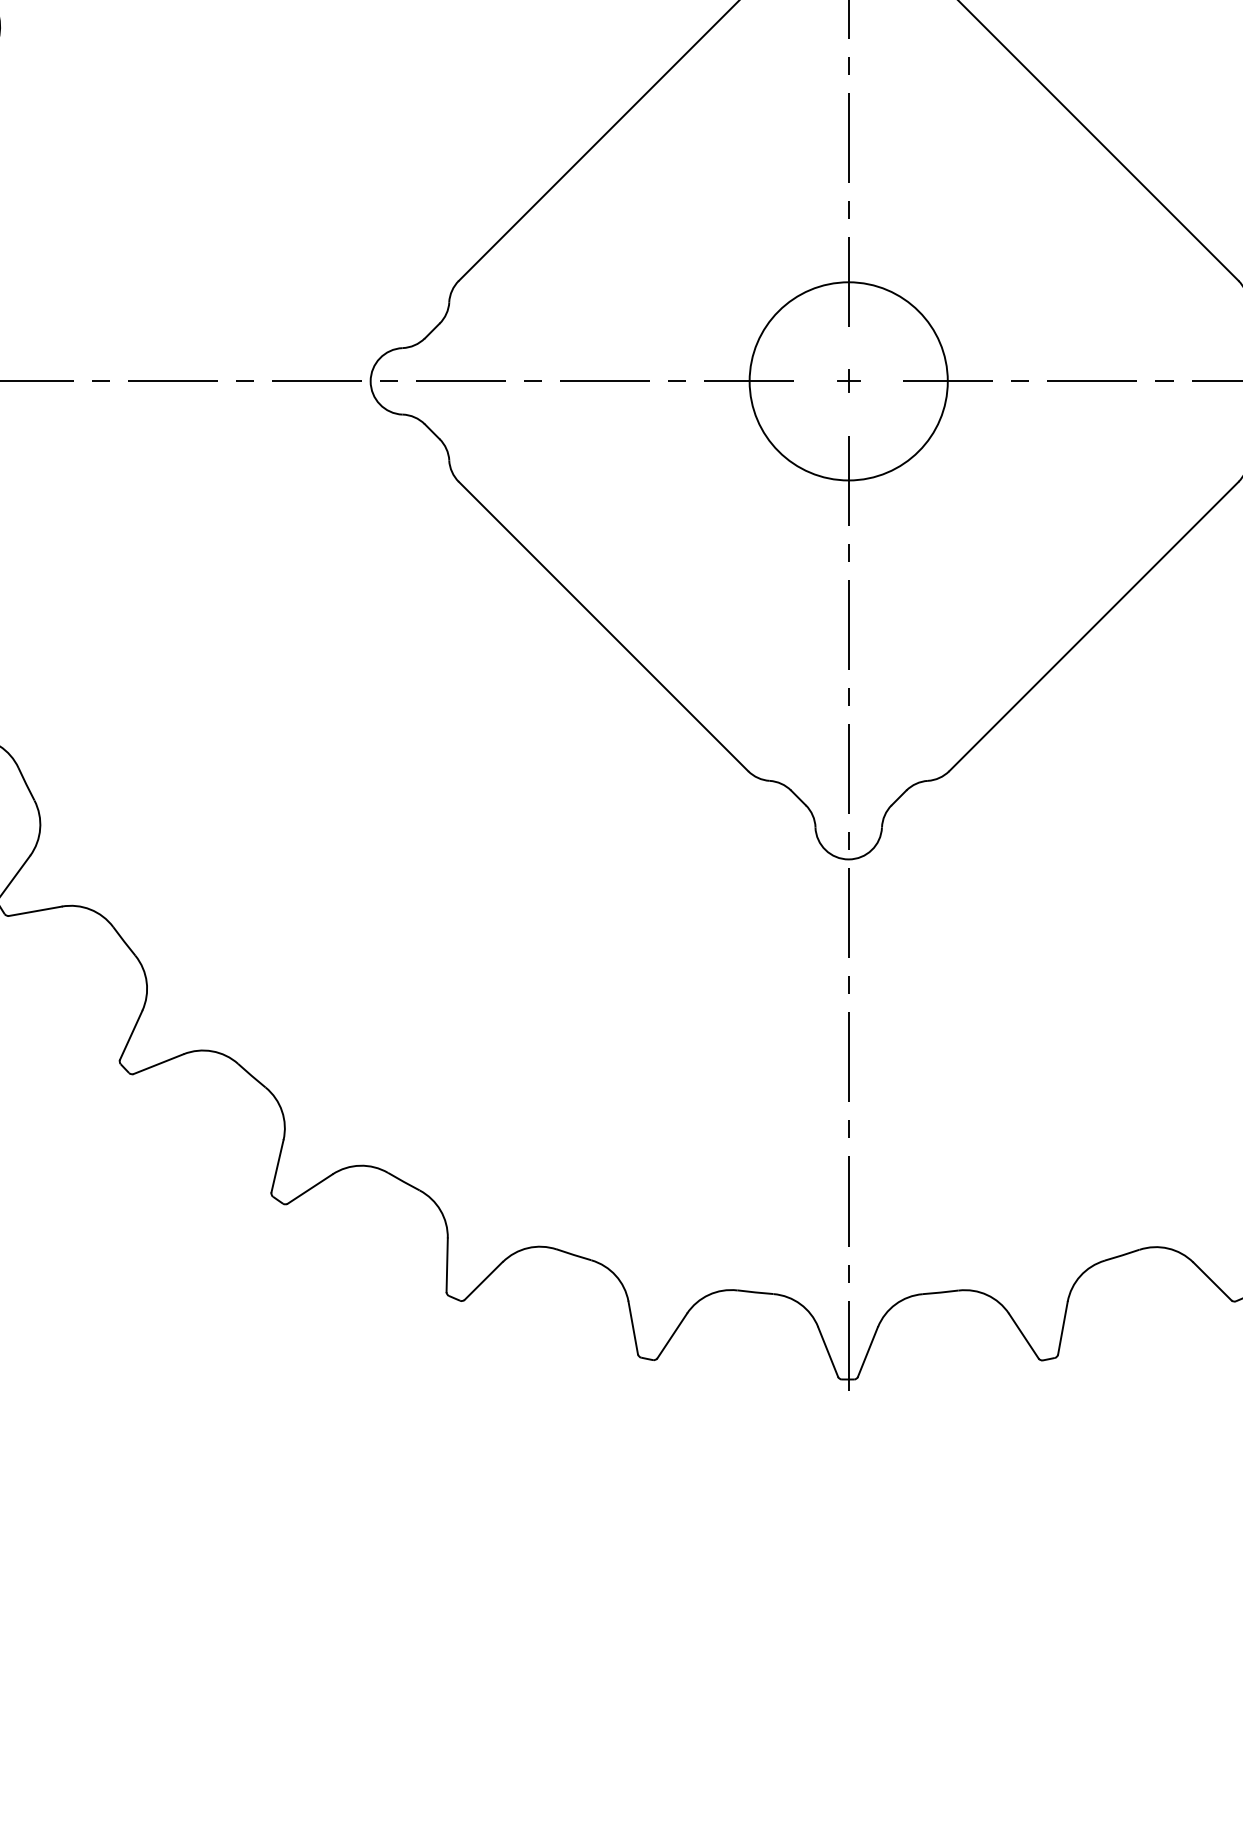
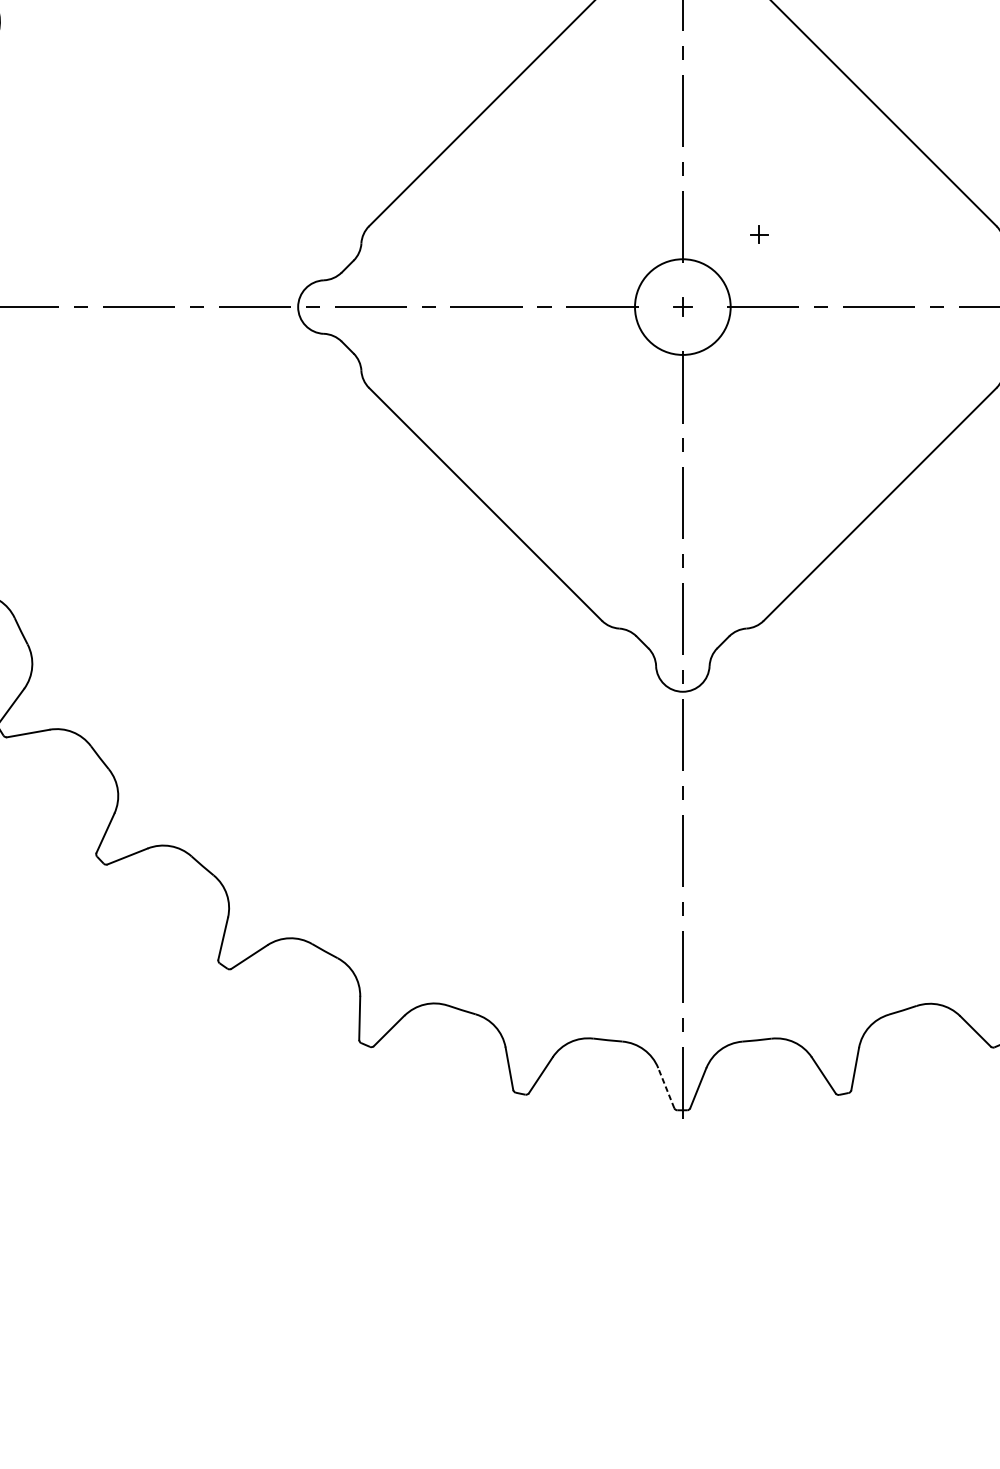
part: (943, 290) -> (759, 233), added
circle: (848, 381) -> (682, 307), size x0.6
line: (828, 1351) -> (666, 1087), solid -> dashed

